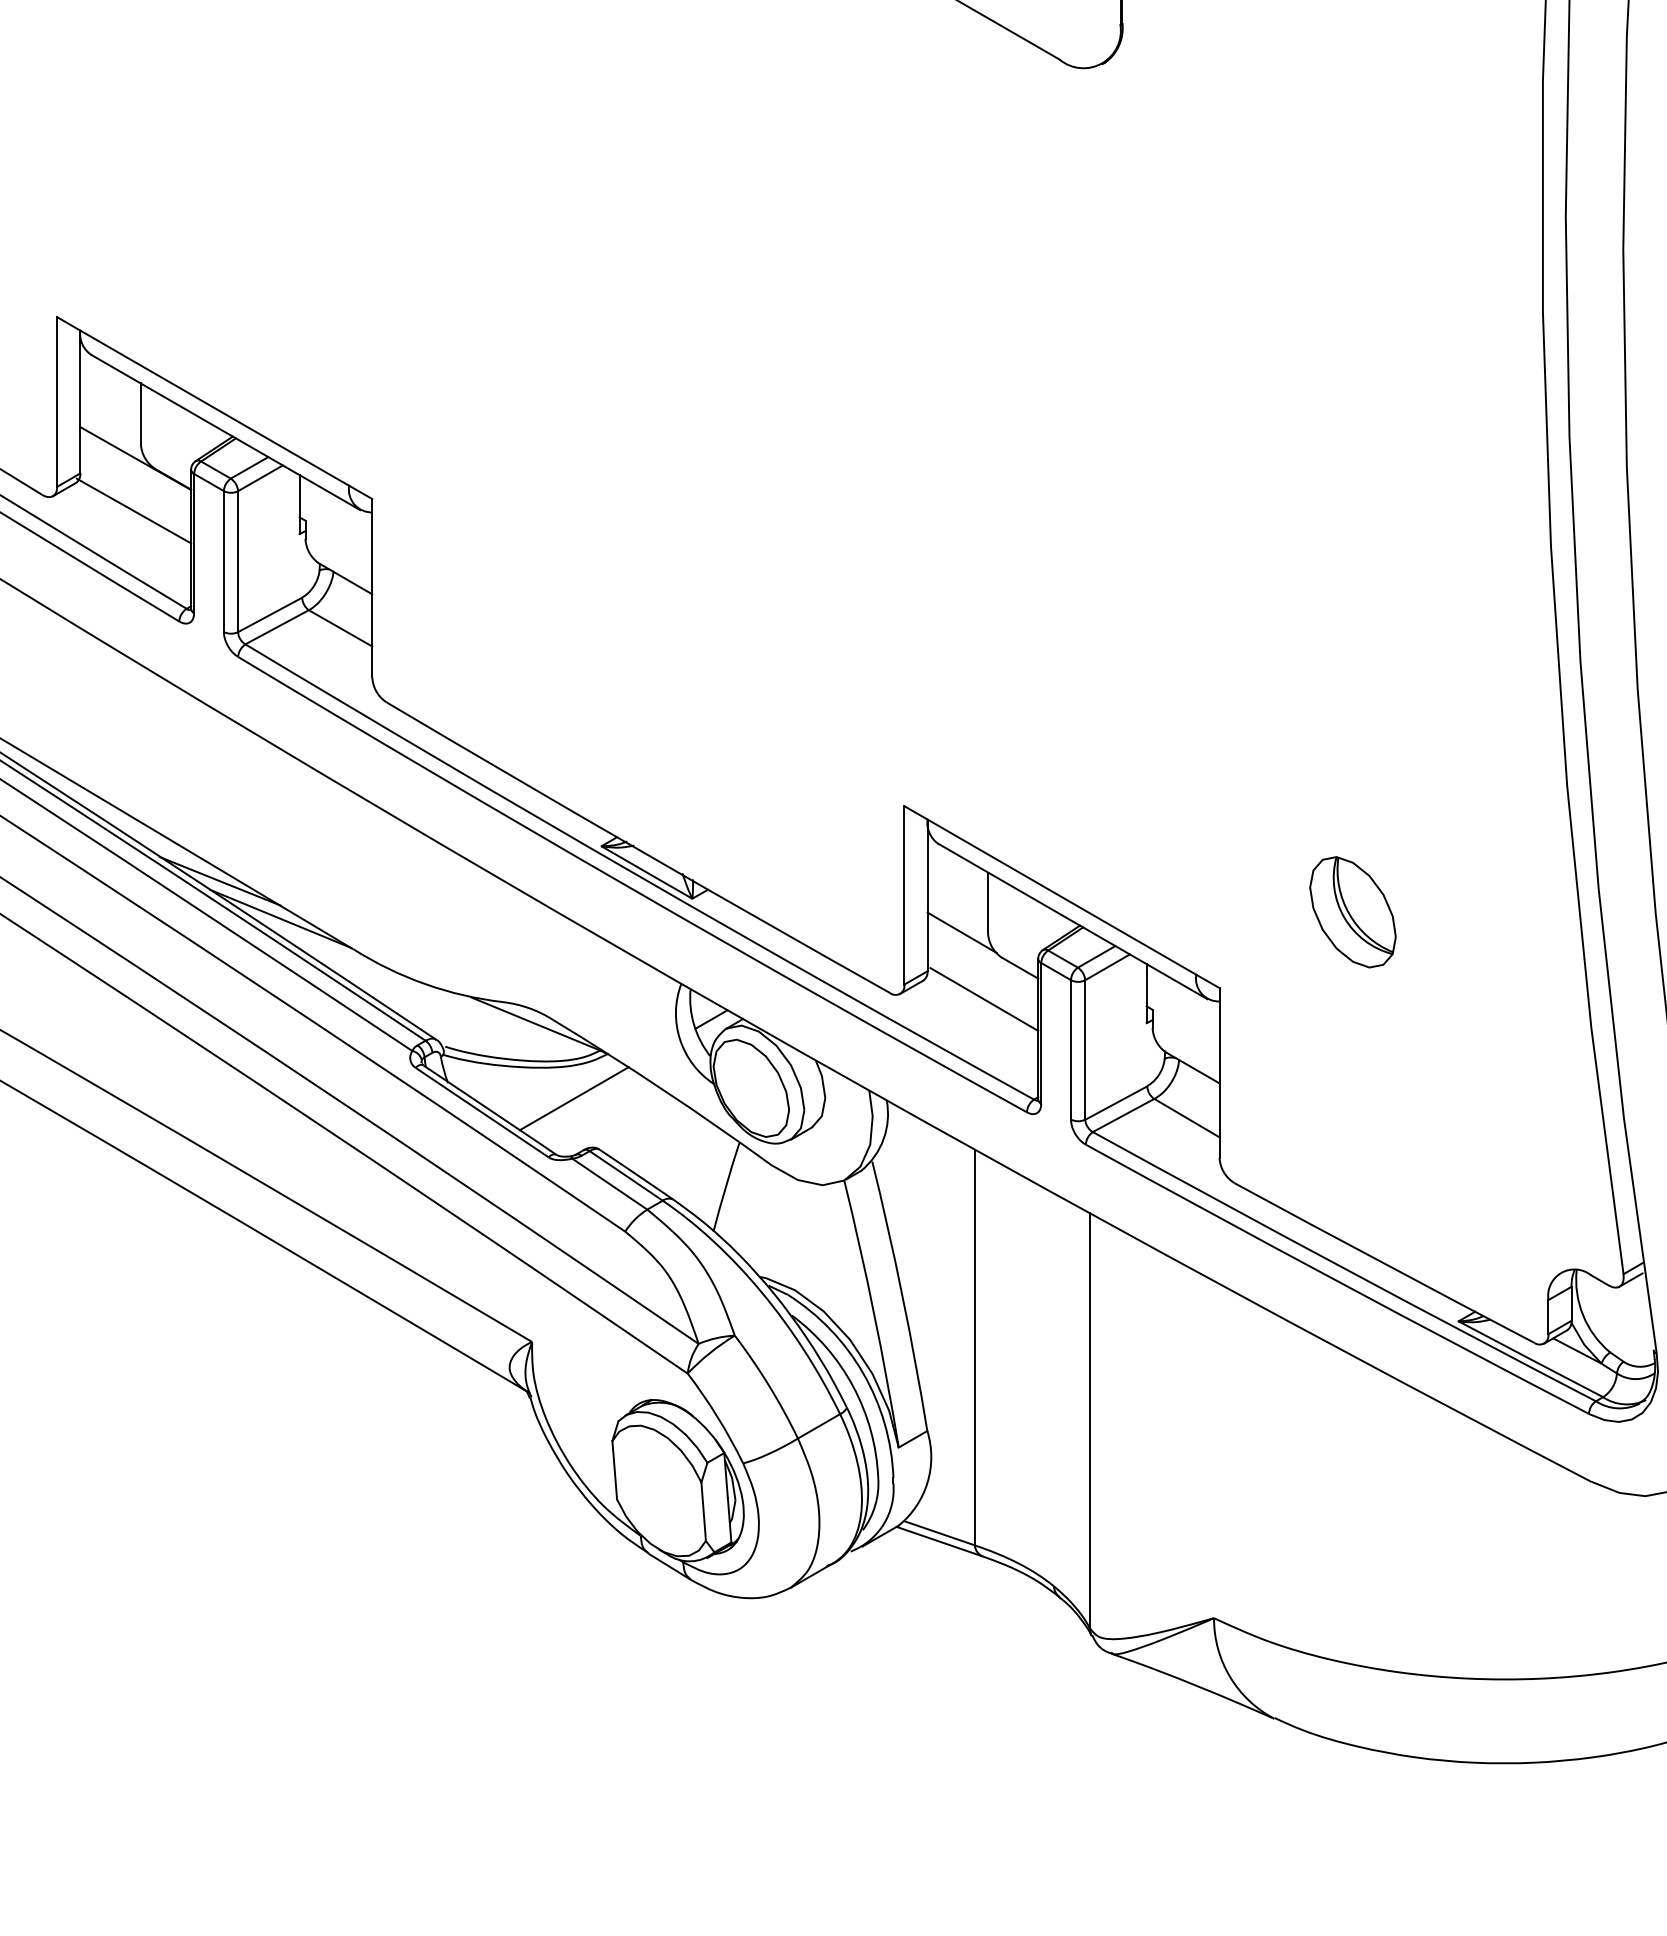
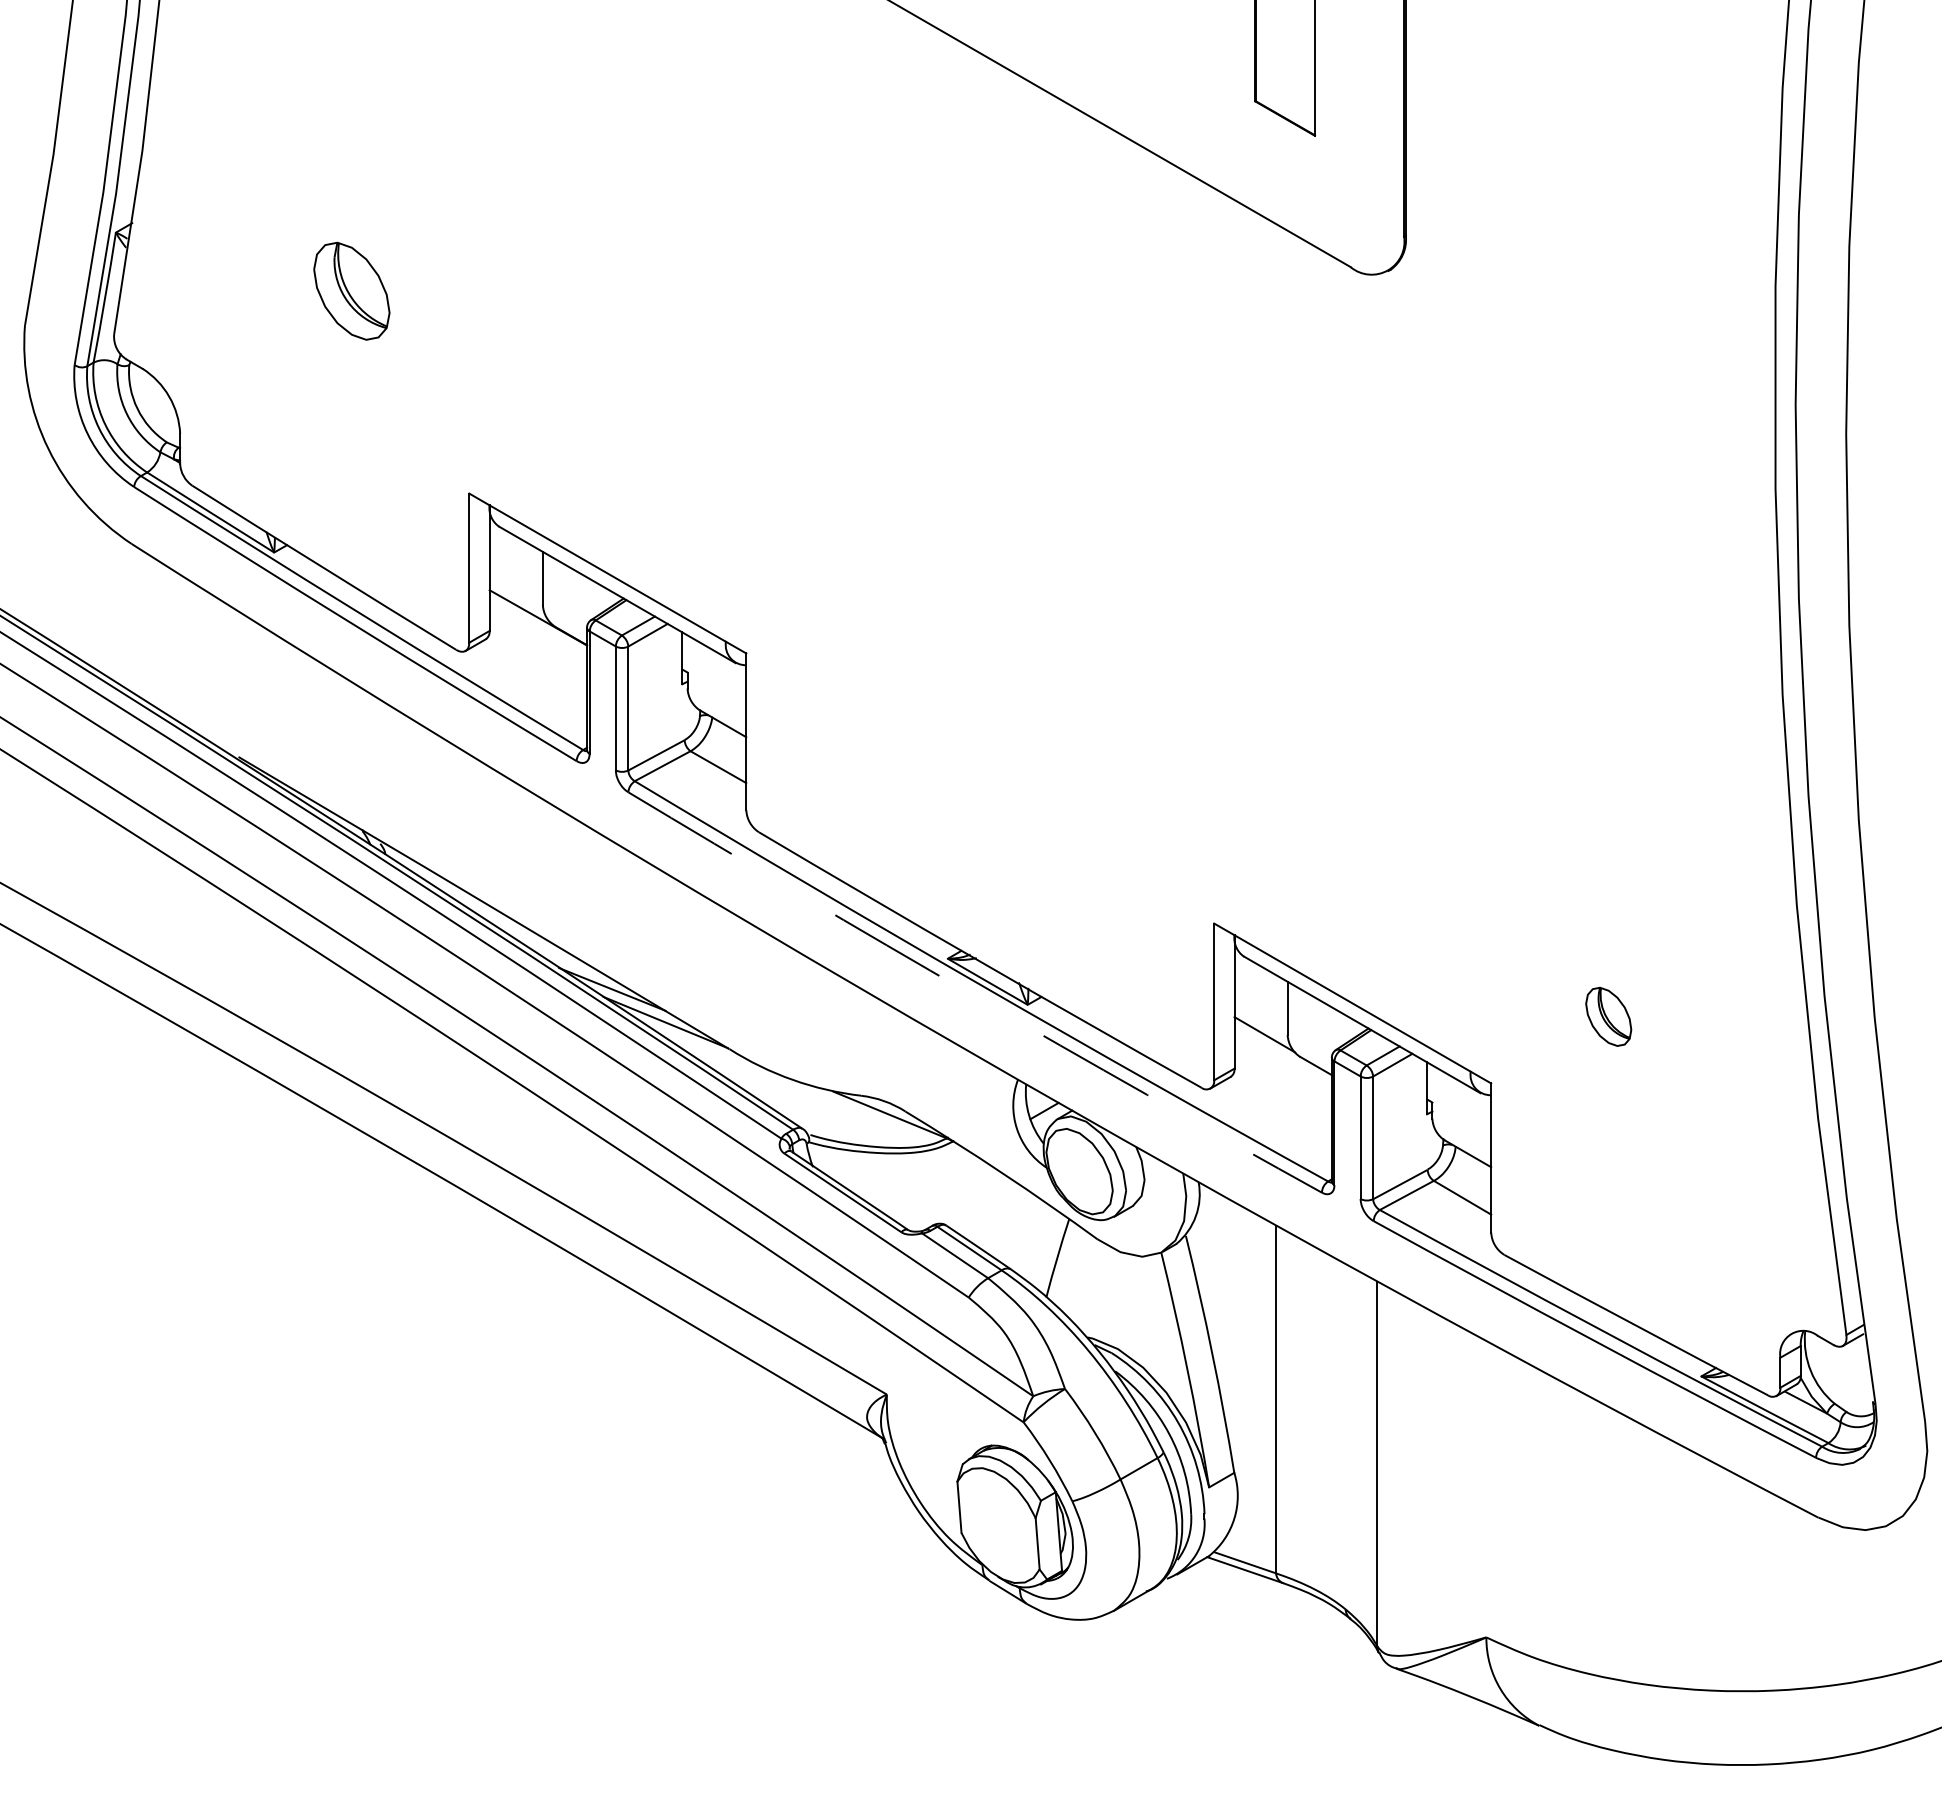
line: (133, 510) -> (536, 663), removed
arc: (630, 888) -> (973, 995), solid -> dashed
part: (1352, 911) -> (1608, 1016), size x0.6
line: (984, 999) -> (1284, 1093), removed
line: (573, 1098) -> (923, 1180), removed

